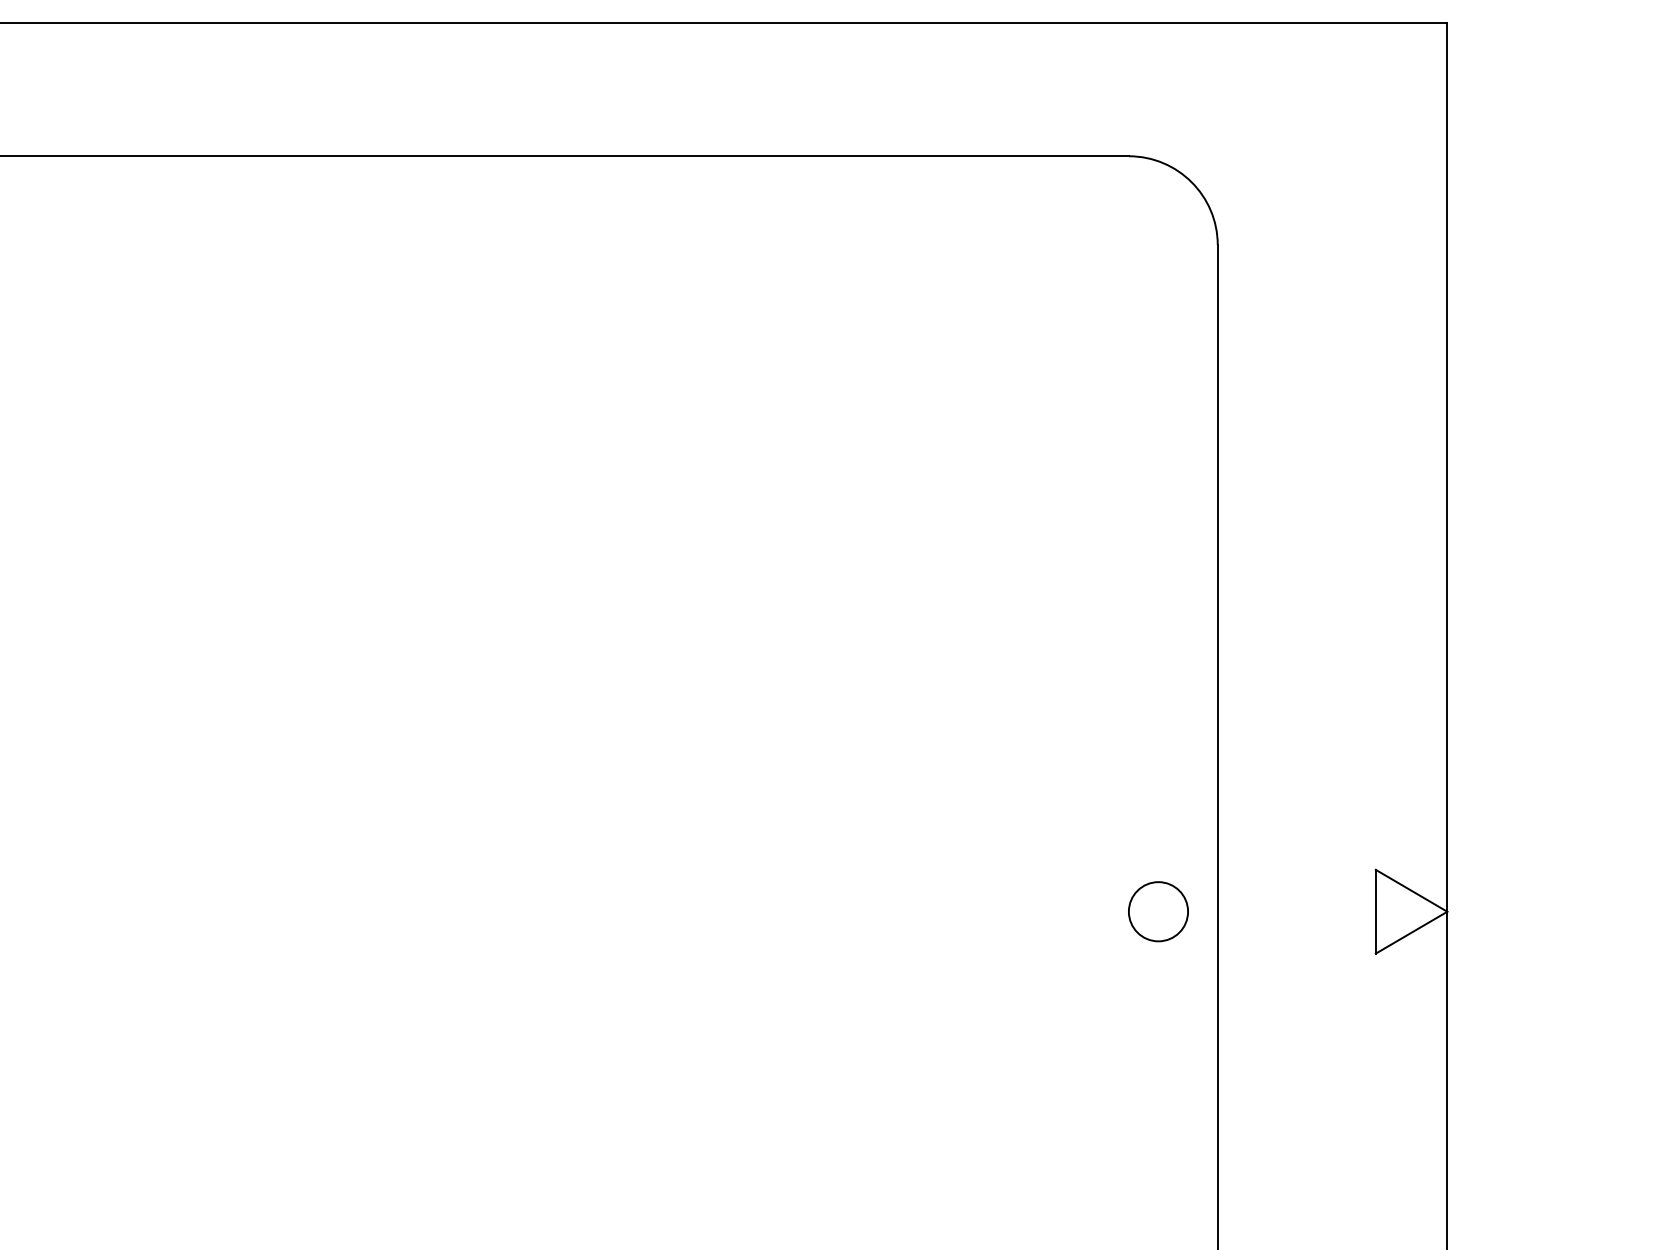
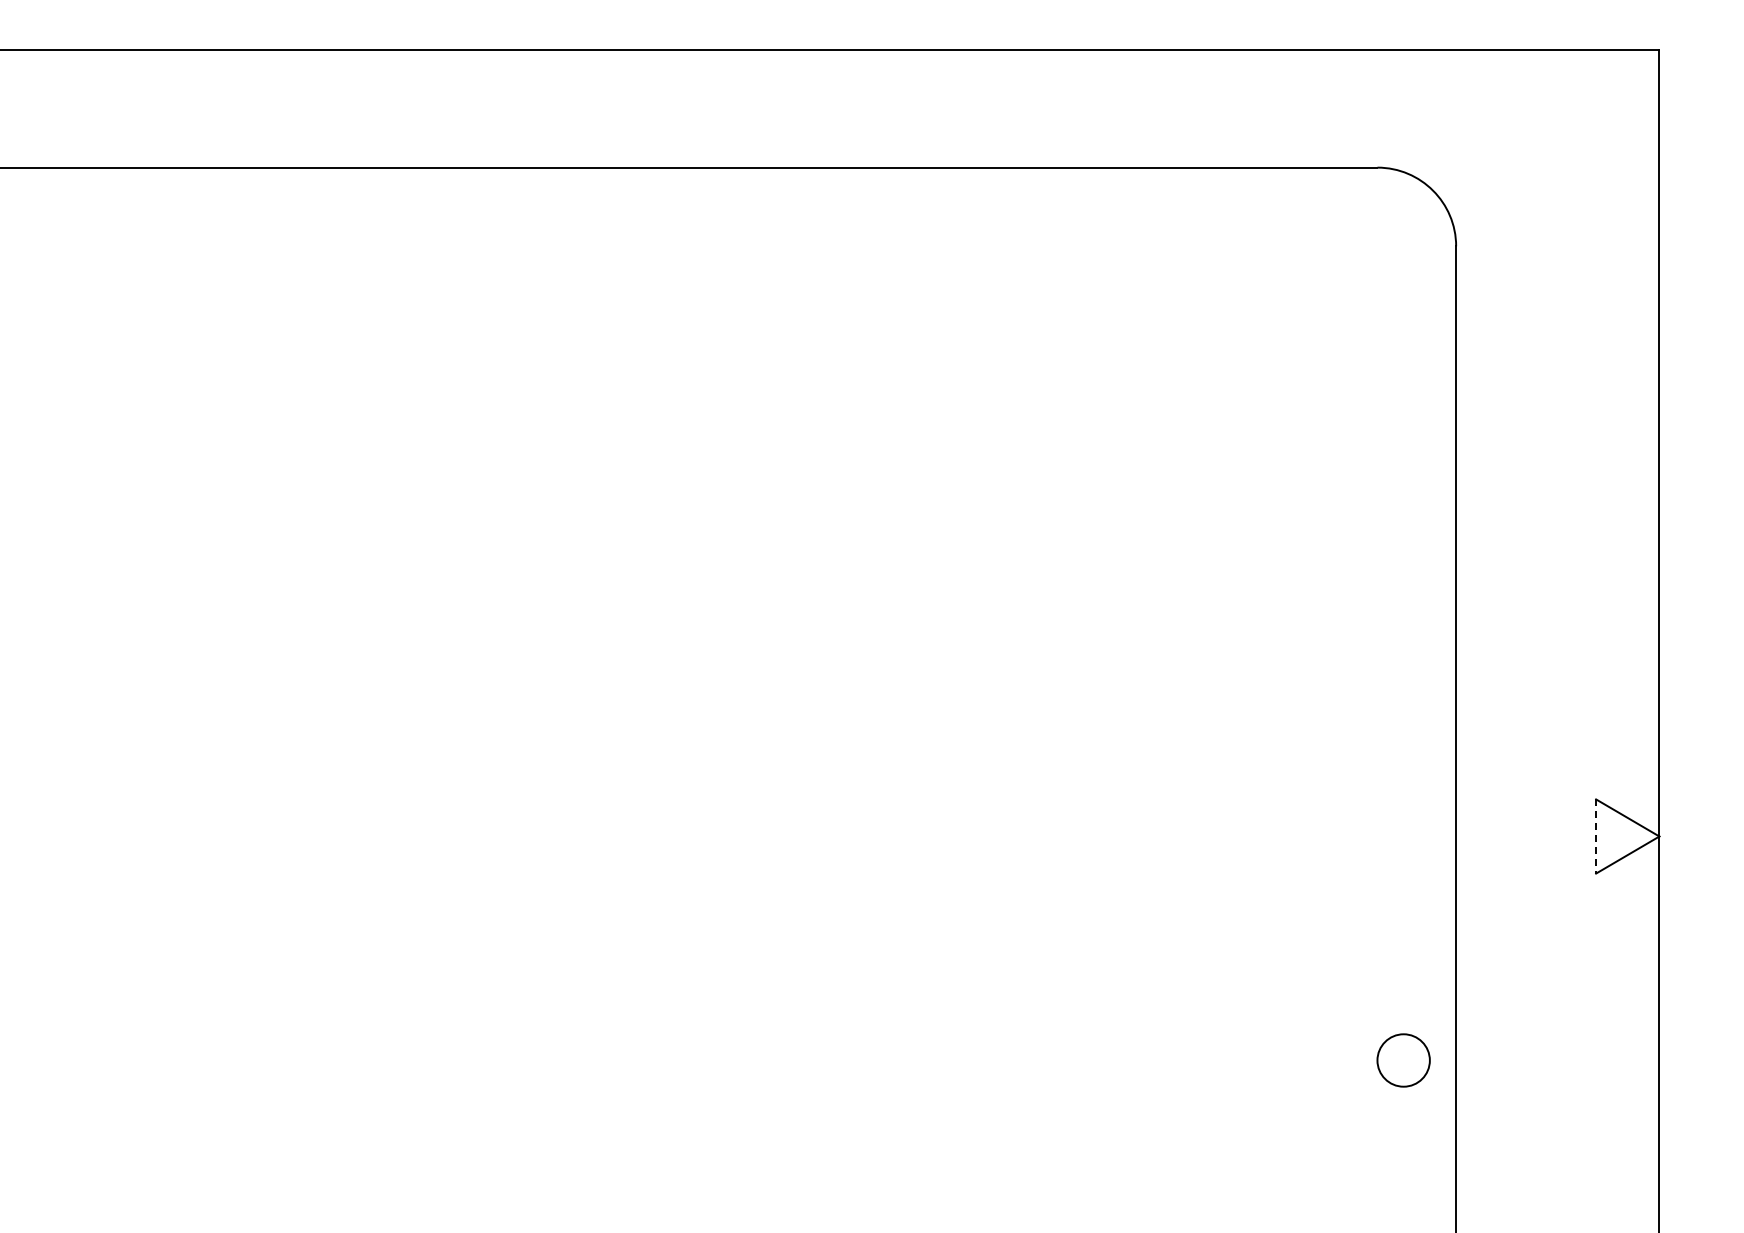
circle: (1158, 911) -> (1403, 1060), moved
line: (1376, 911) -> (1596, 836), solid -> dashed

